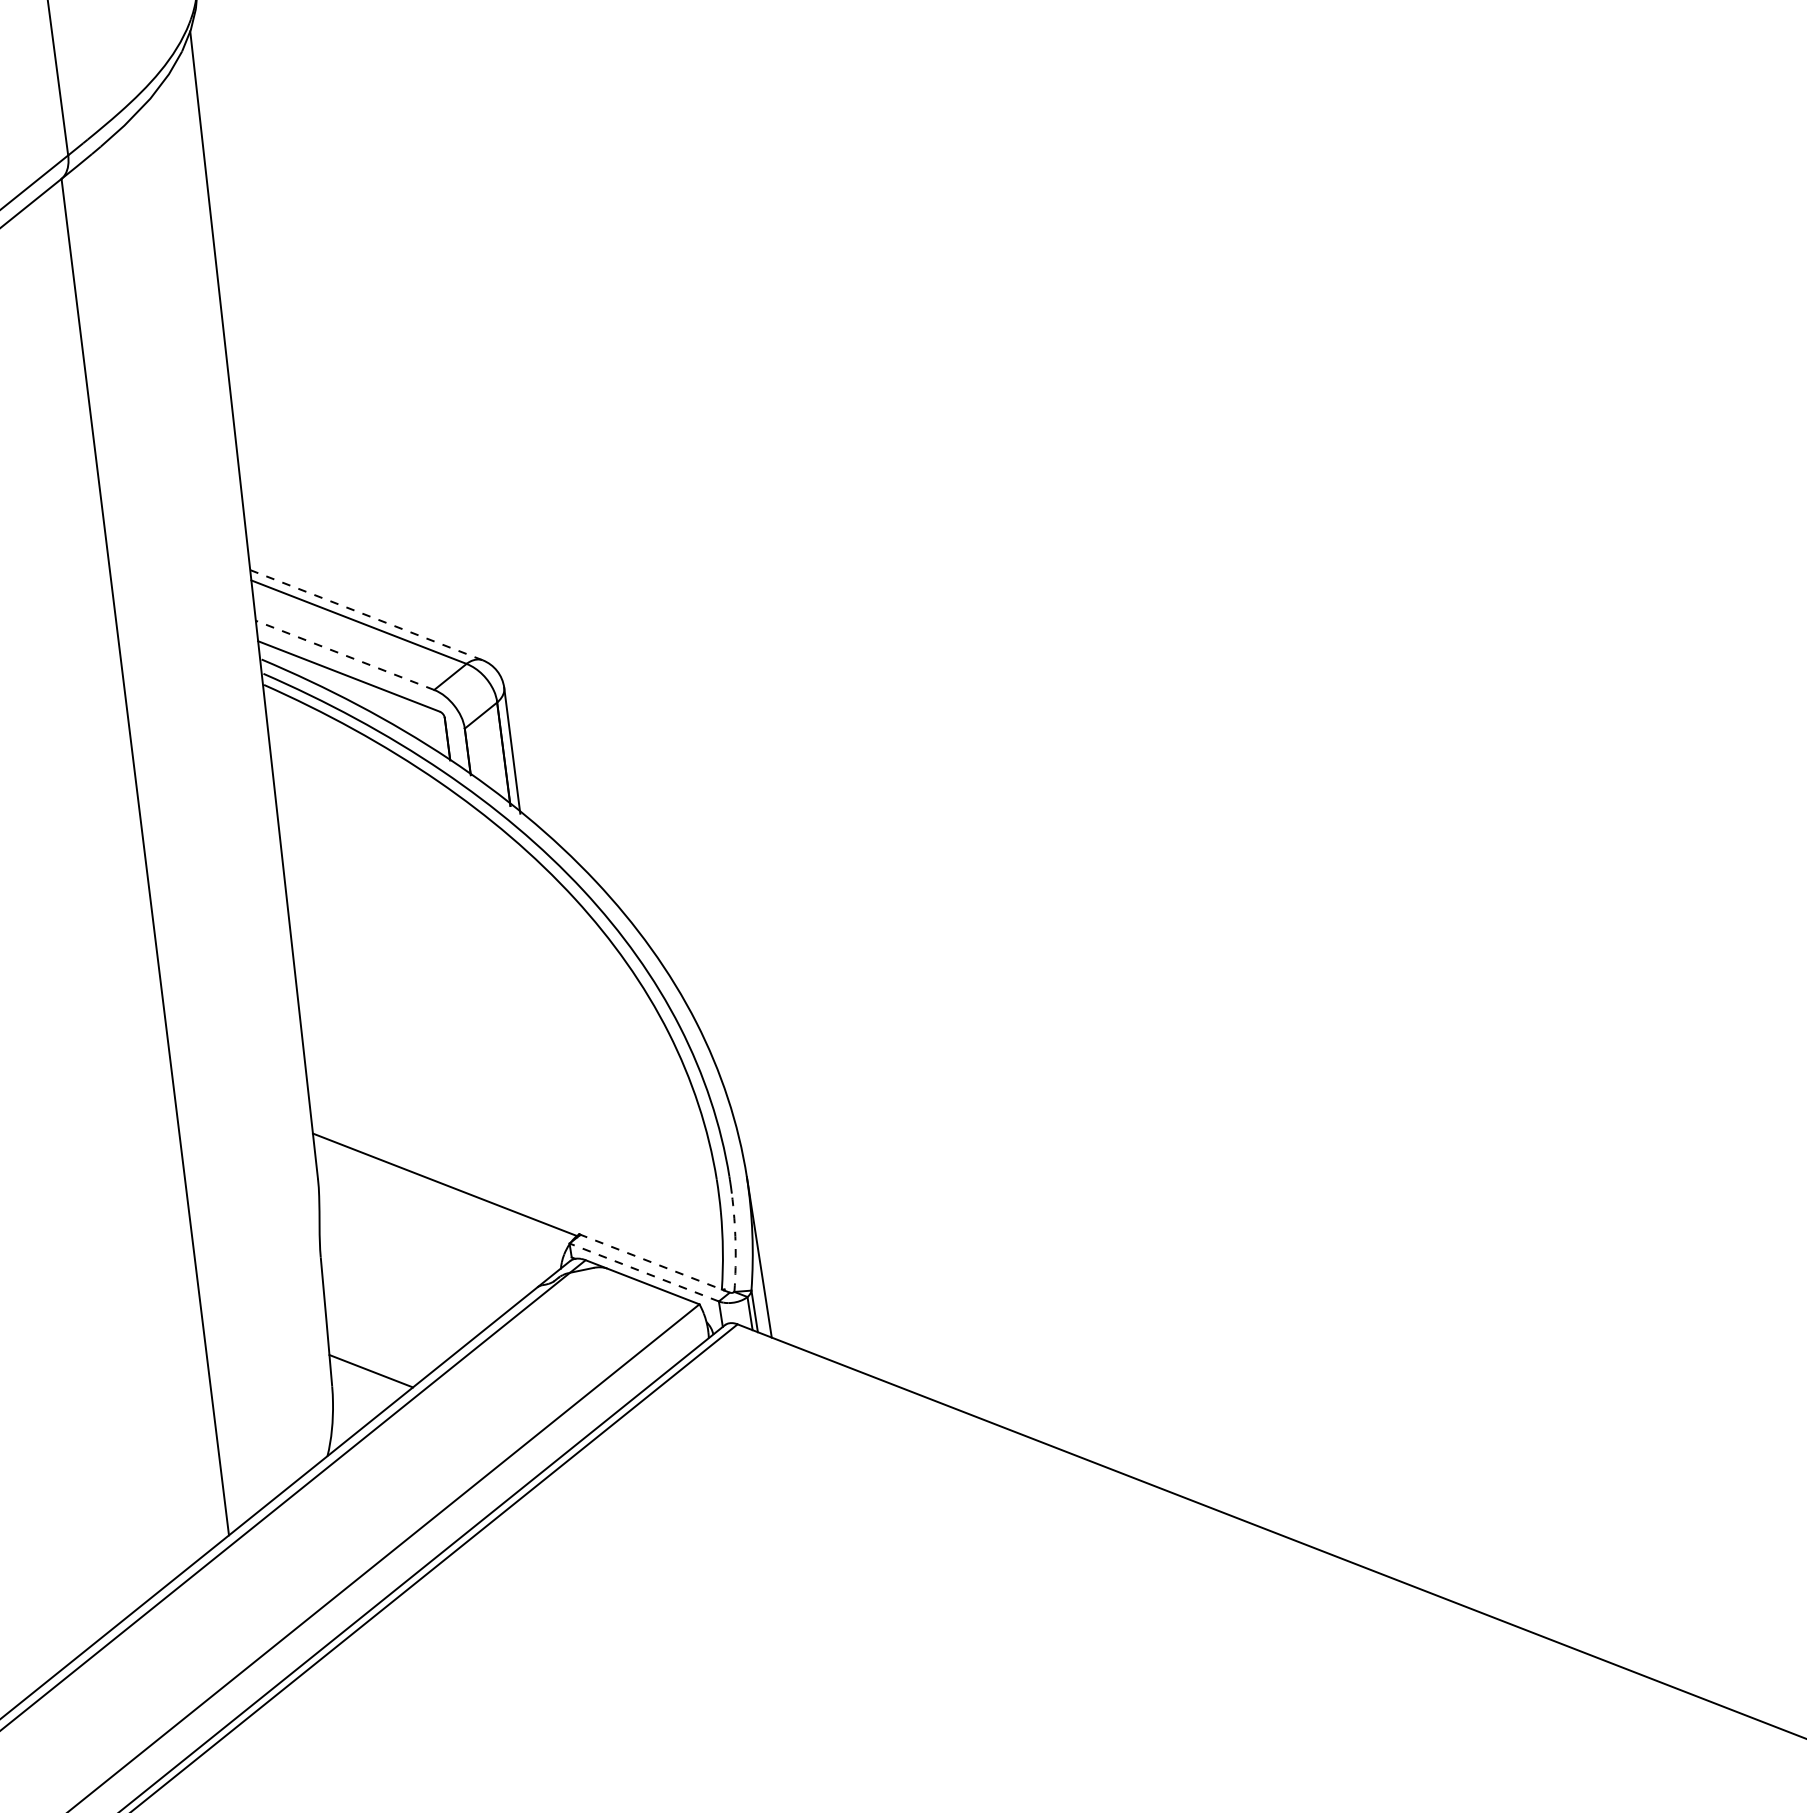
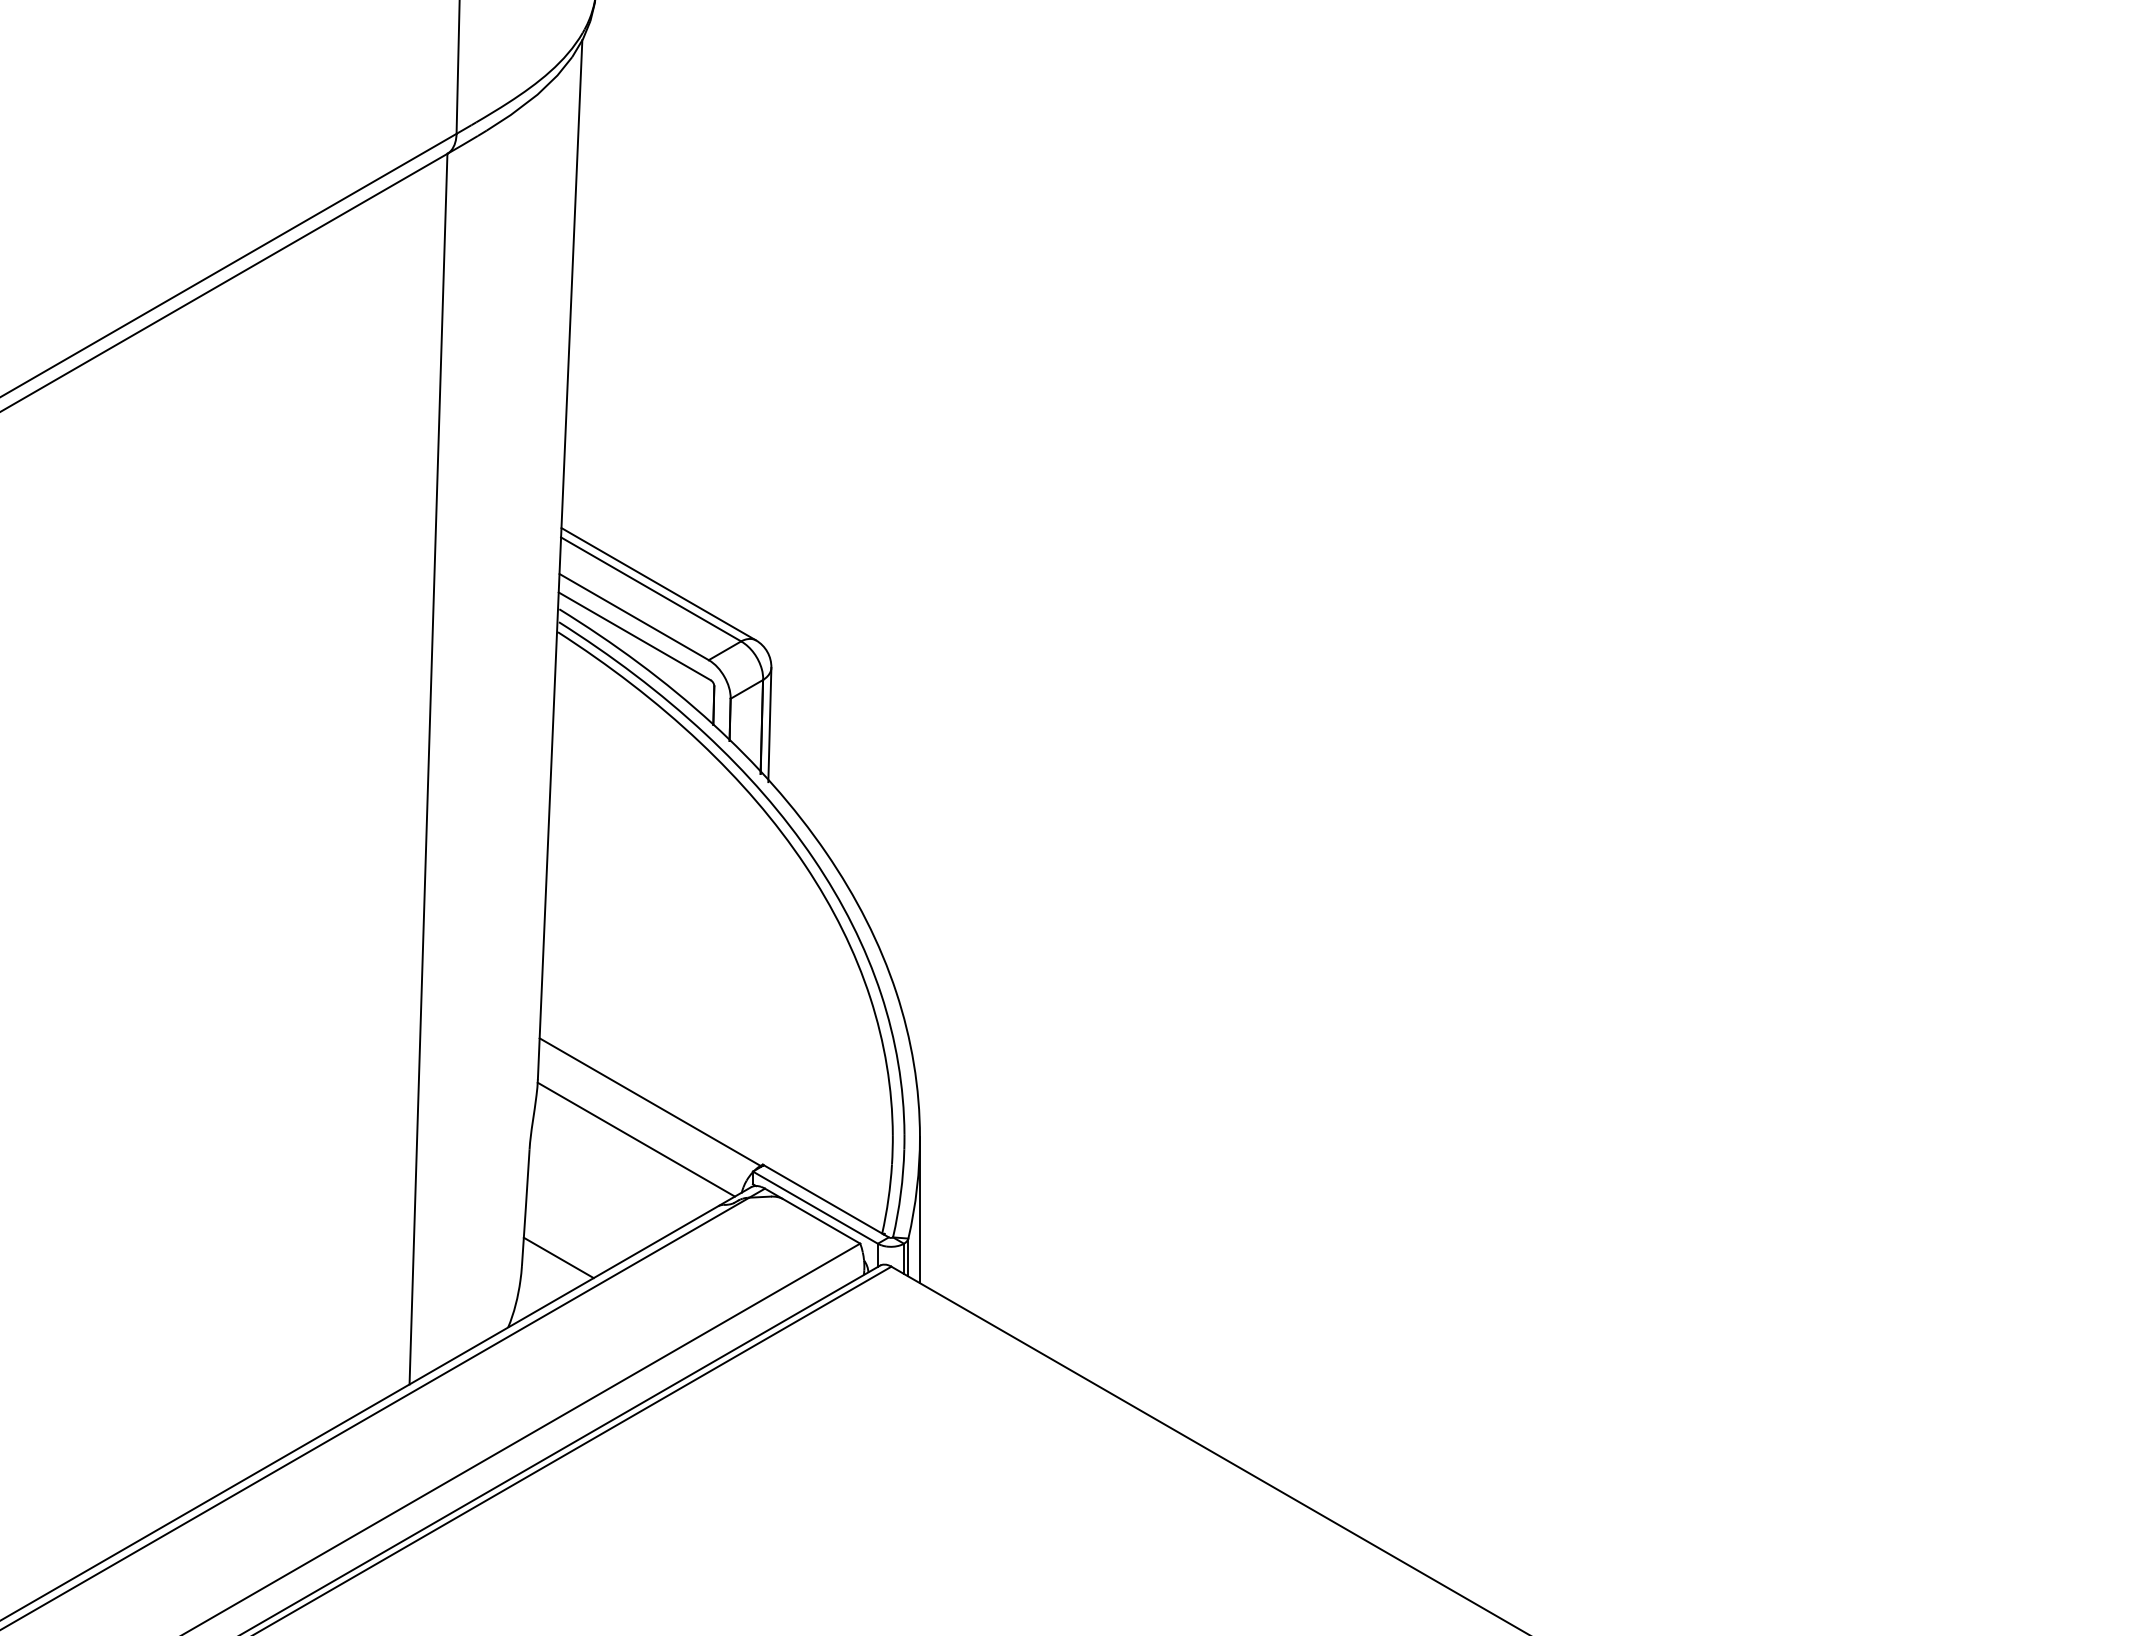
line: (366, 614) -> (658, 583), dashed -> solid
line: (344, 654) -> (633, 616), dashed -> solid
line: (435, 1228) -> (635, 1139), added
arc: (735, 1242) -> (900, 1193), dashed -> solid
line: (650, 1262) -> (822, 1199), dashed -> solid
line: (644, 1272) -> (815, 1207), dashed -> solid

